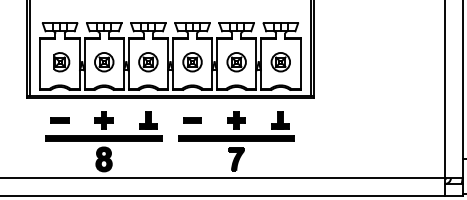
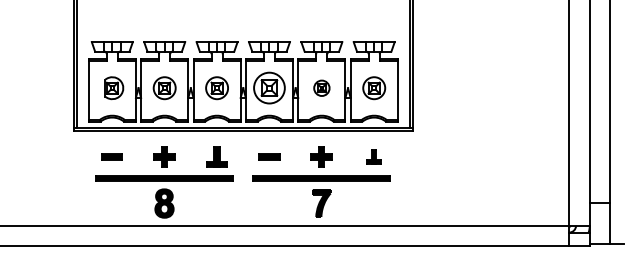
part: (192, 62) -> (269, 88), size x1.4
part: (236, 62) -> (321, 88), size x0.7
part: (280, 119) -> (373, 156), size x0.7

